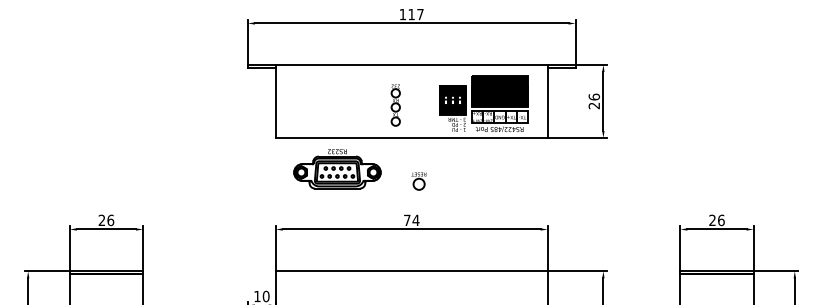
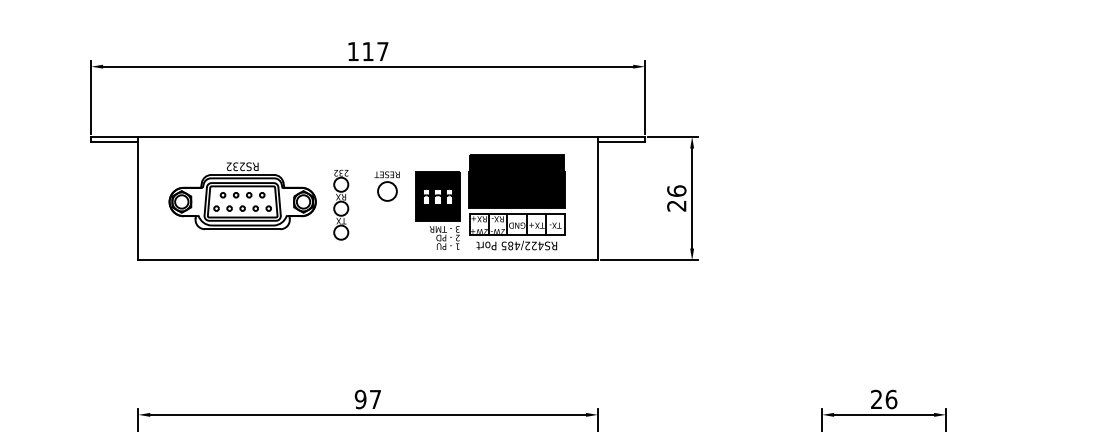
part: (337, 169) -> (242, 196), moved
part: (418, 181) -> (386, 186), moved
text: (411, 220) -> (367, 399), 74 -> 97

